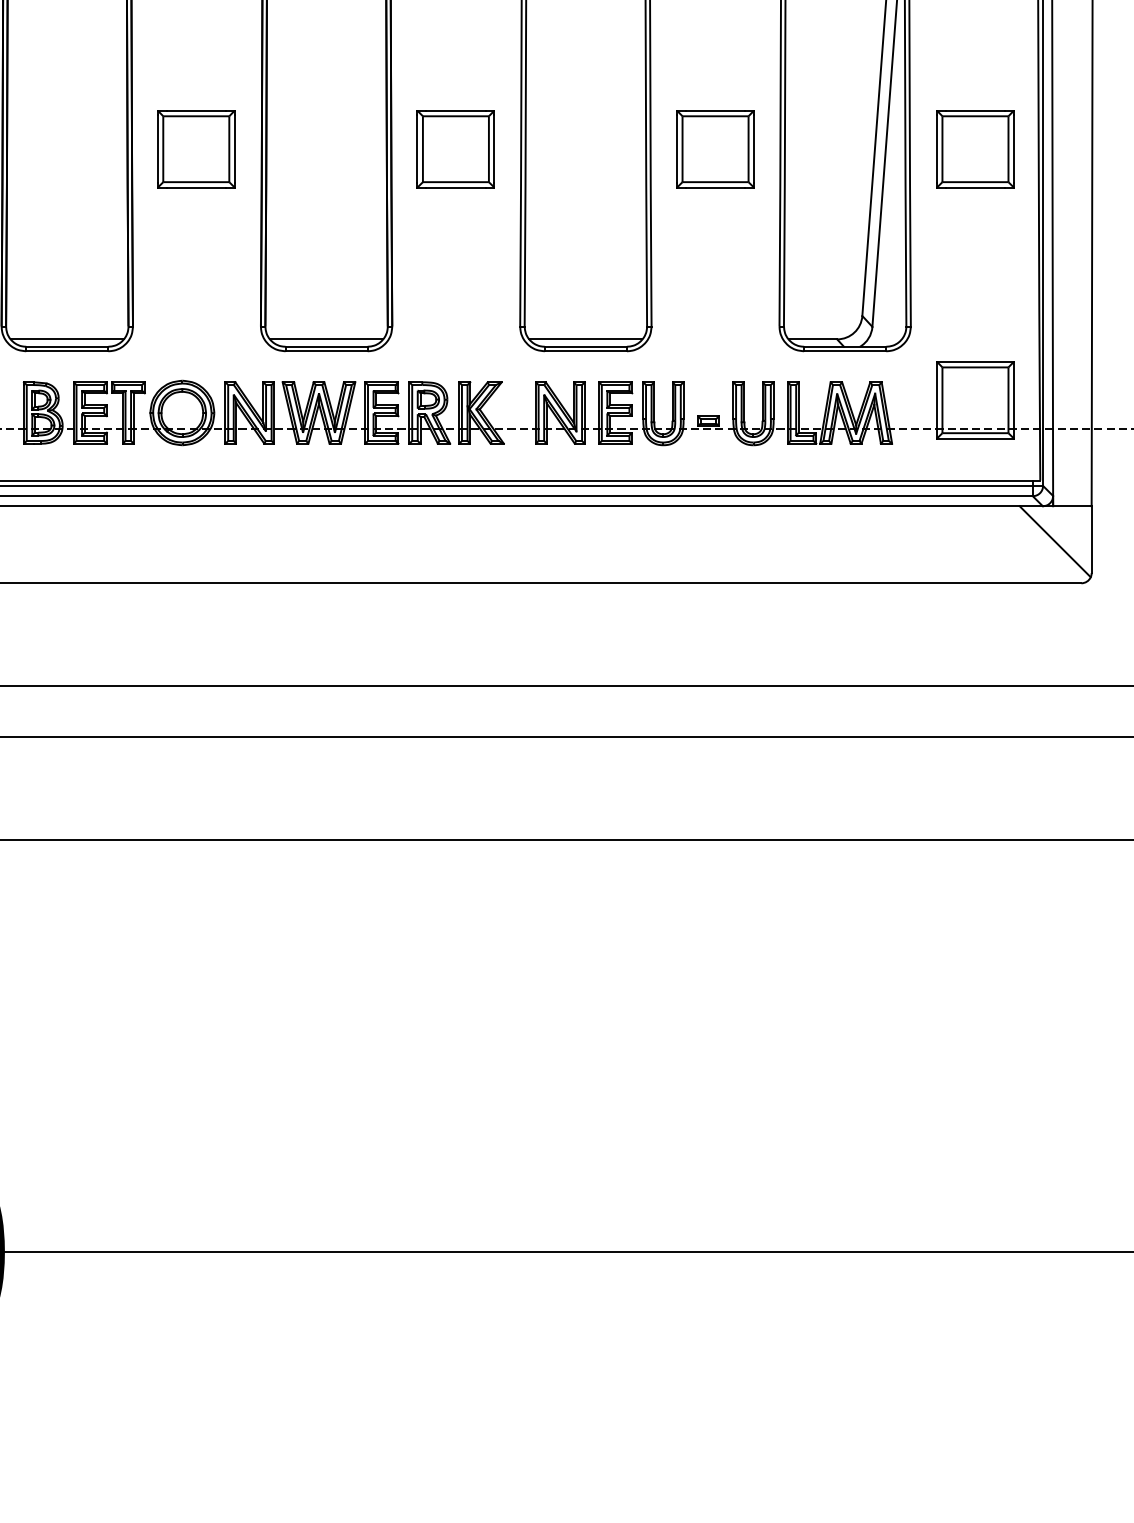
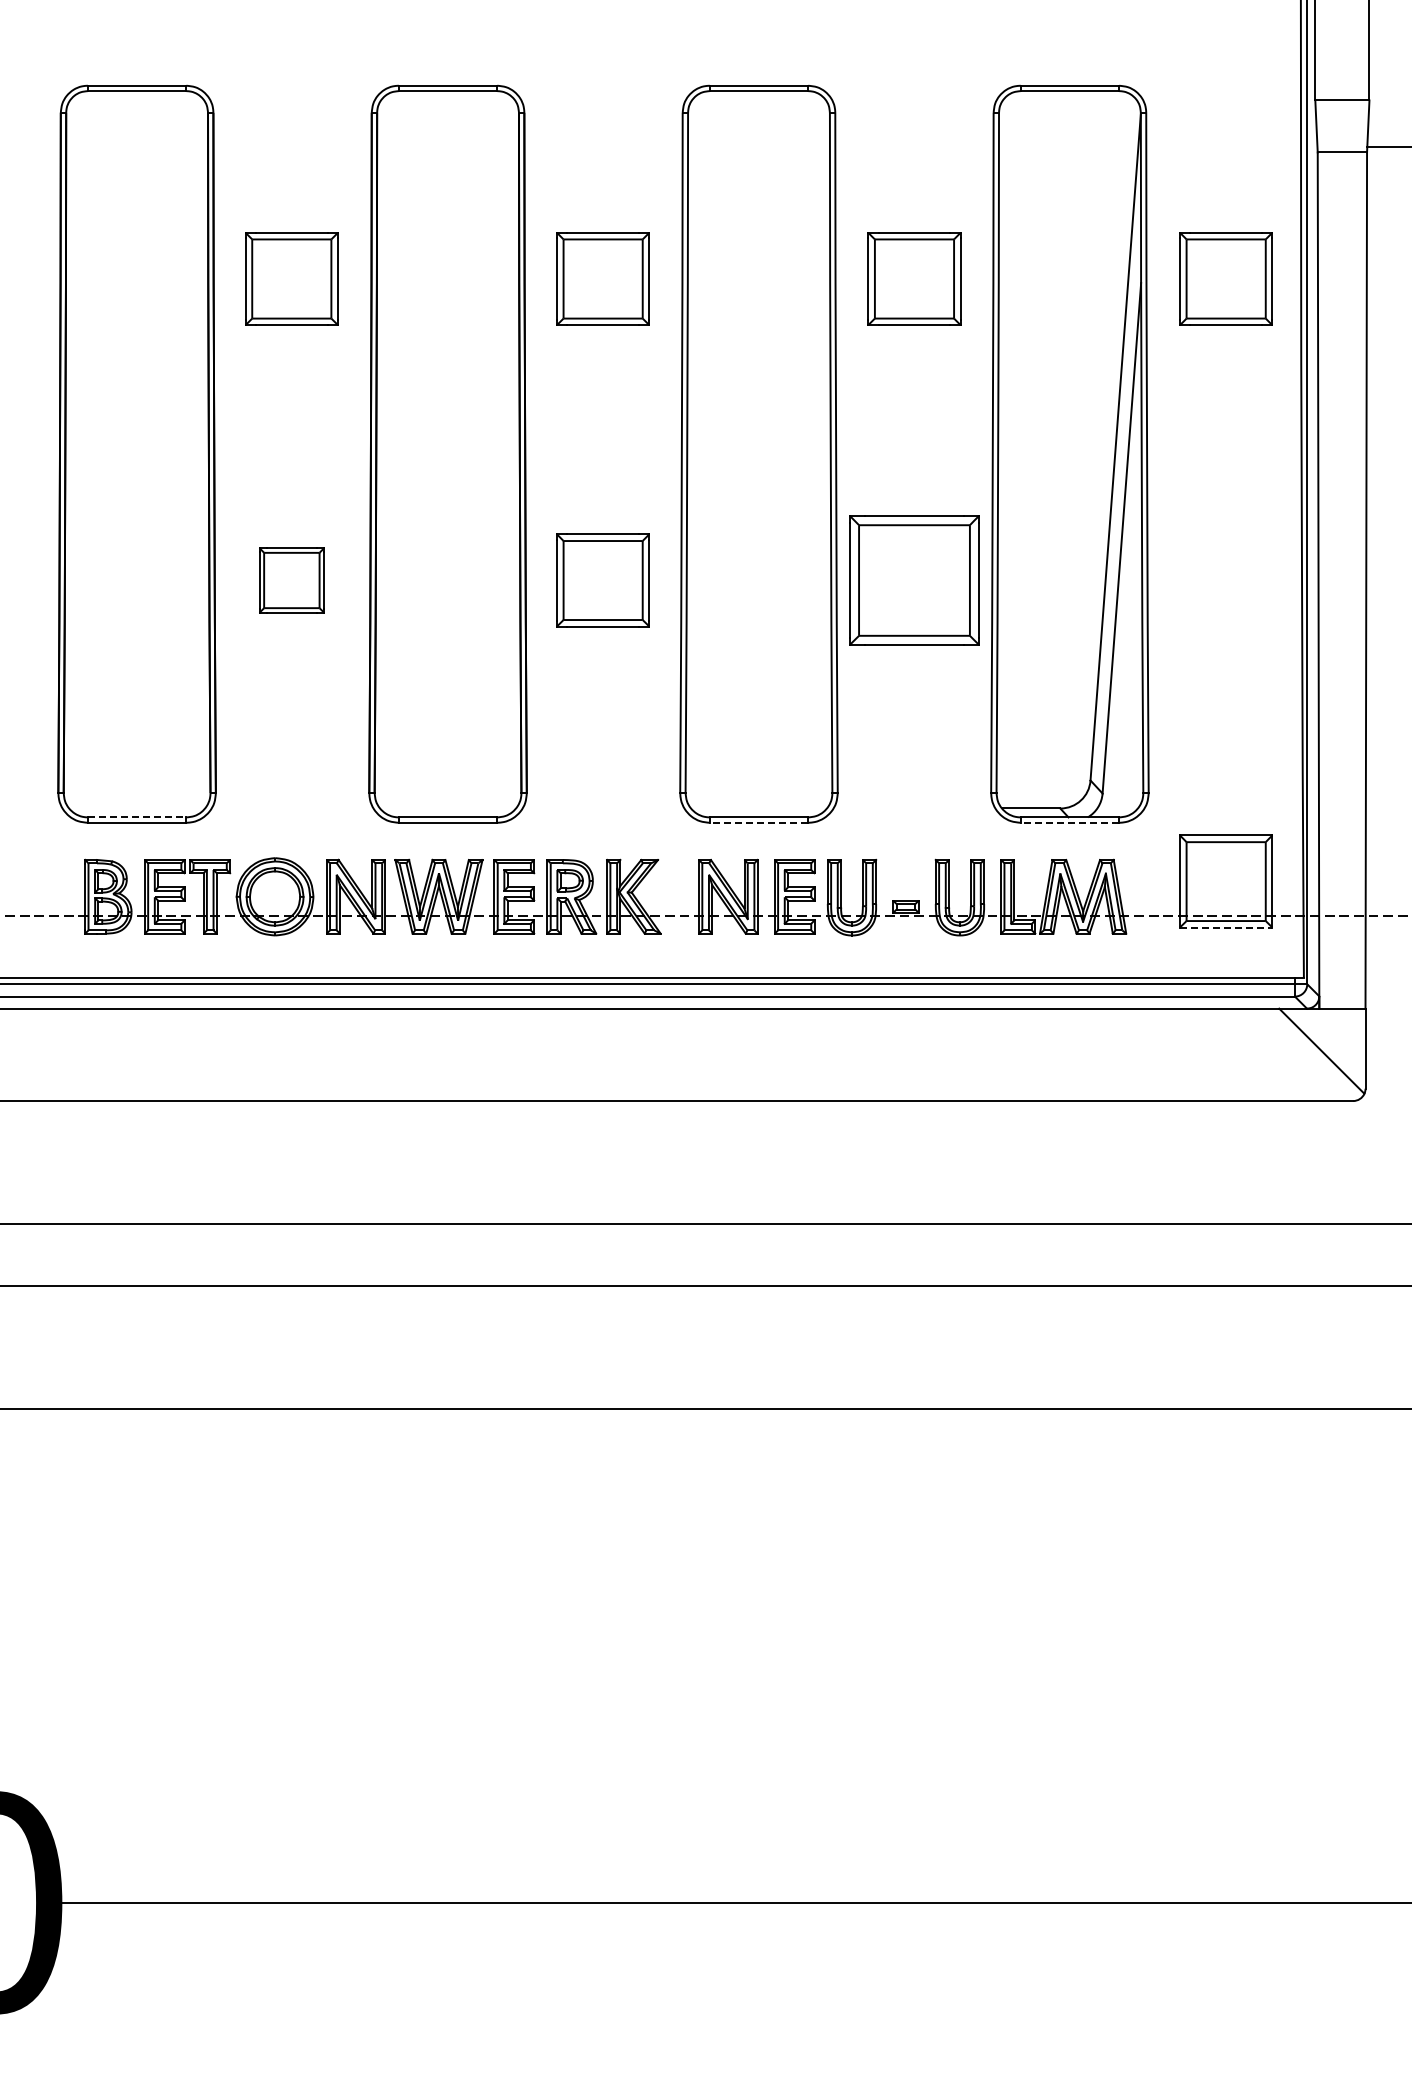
part: (196, 149) -> (291, 580), size x0.7
part: (715, 149) -> (914, 580), size x1.4
part: (974, 149) -> (1225, 580), removed
line: (66, 339) -> (136, 808), removed
line: (326, 339) -> (447, 808), removed
line: (585, 339) -> (758, 808), removed
line: (67, 346) -> (137, 817), solid -> dashed
line: (585, 351) -> (758, 822), solid -> dashed
line: (844, 351) -> (1069, 822), solid -> dashed
line: (975, 438) -> (1226, 927), solid -> dashed

